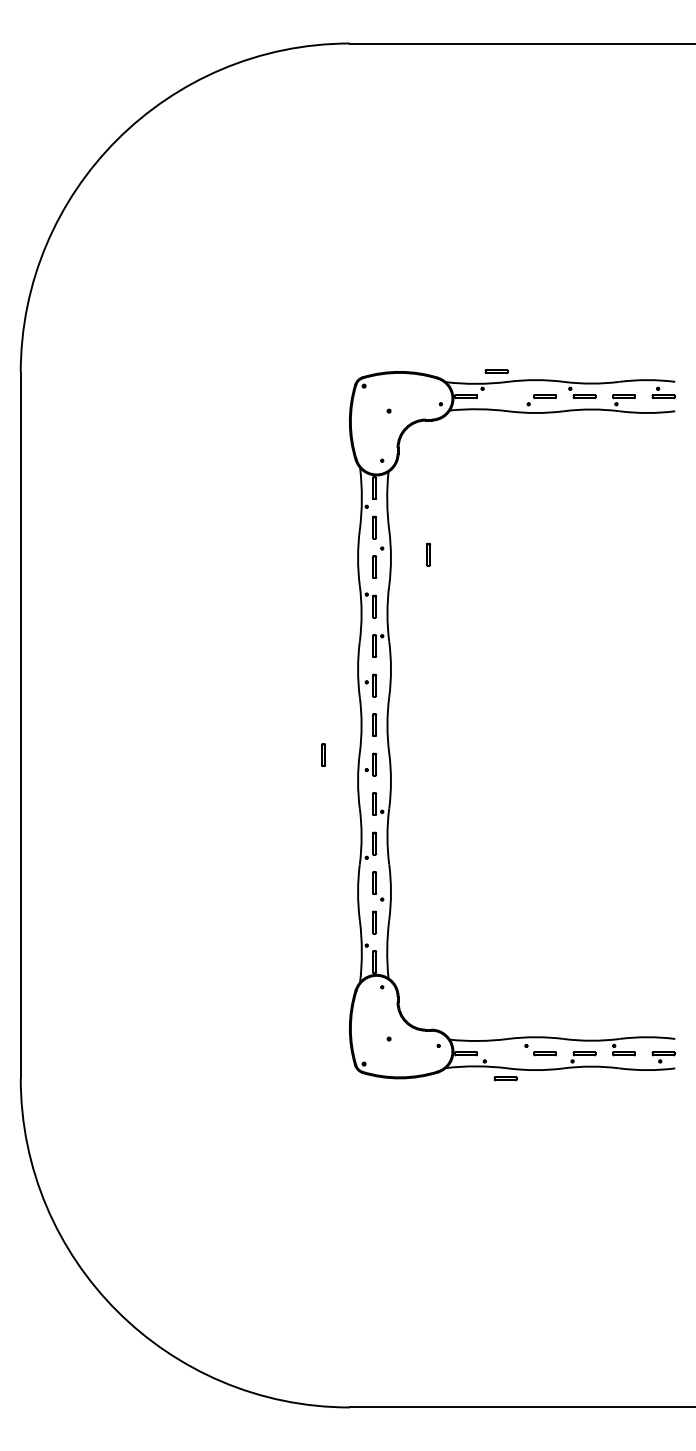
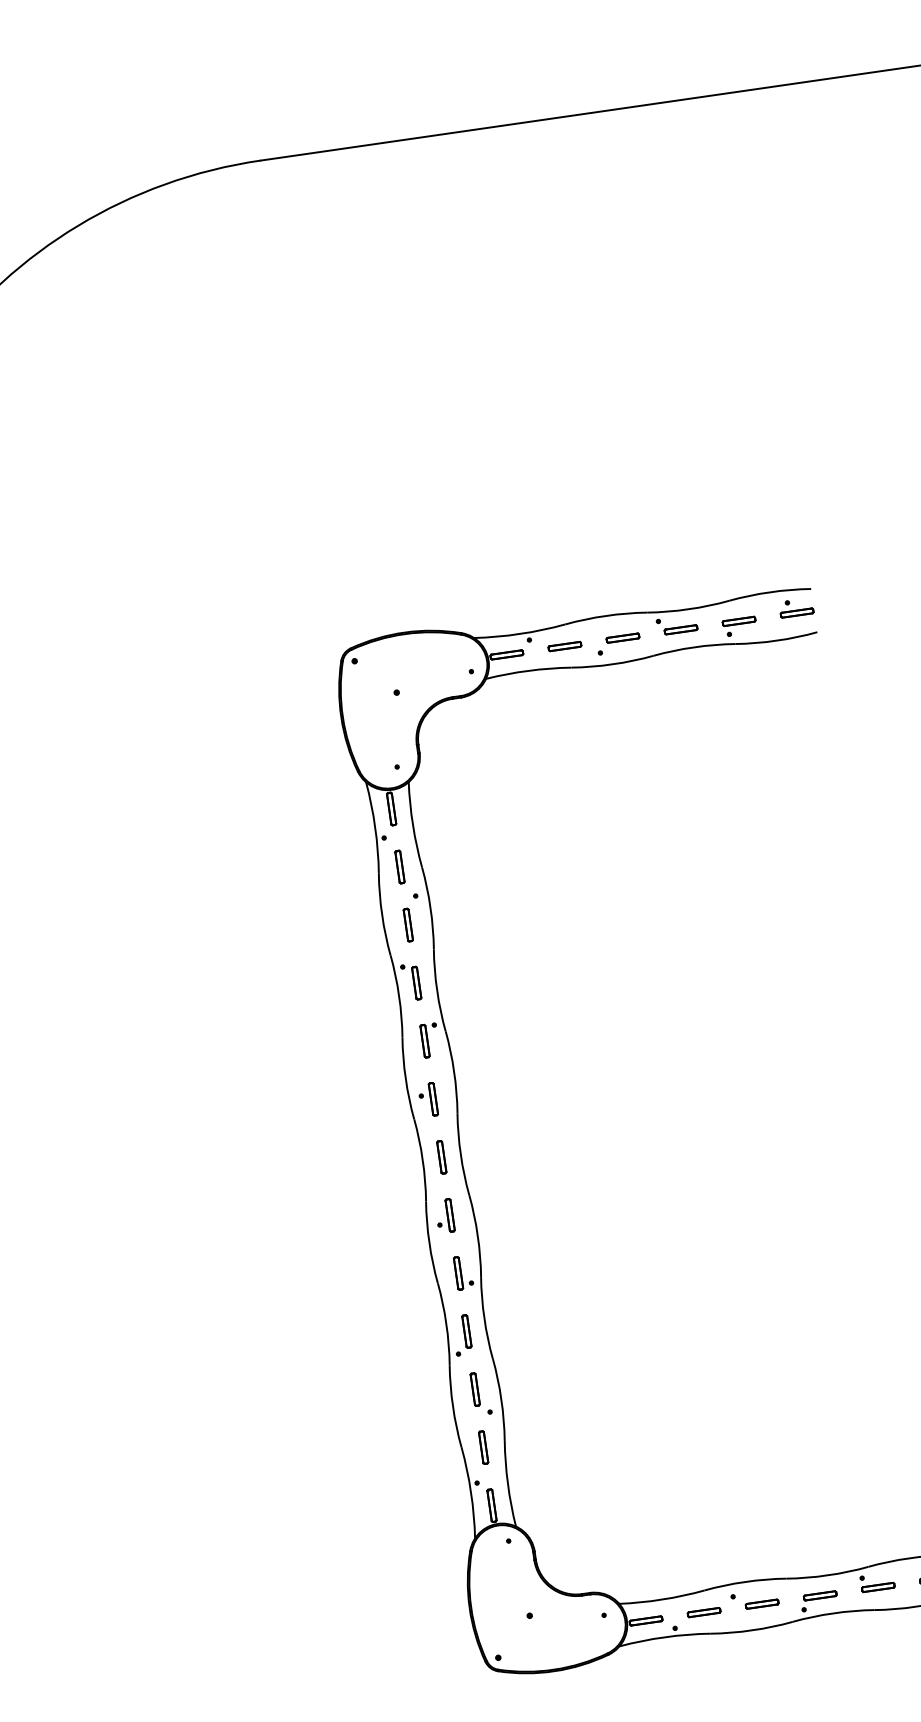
part: (496, 371) -> (564, 646), moved
part: (428, 554) -> (484, 895), removed
part: (323, 754) -> (372, 1211), removed
part: (505, 1078) -> (703, 1612), moved

